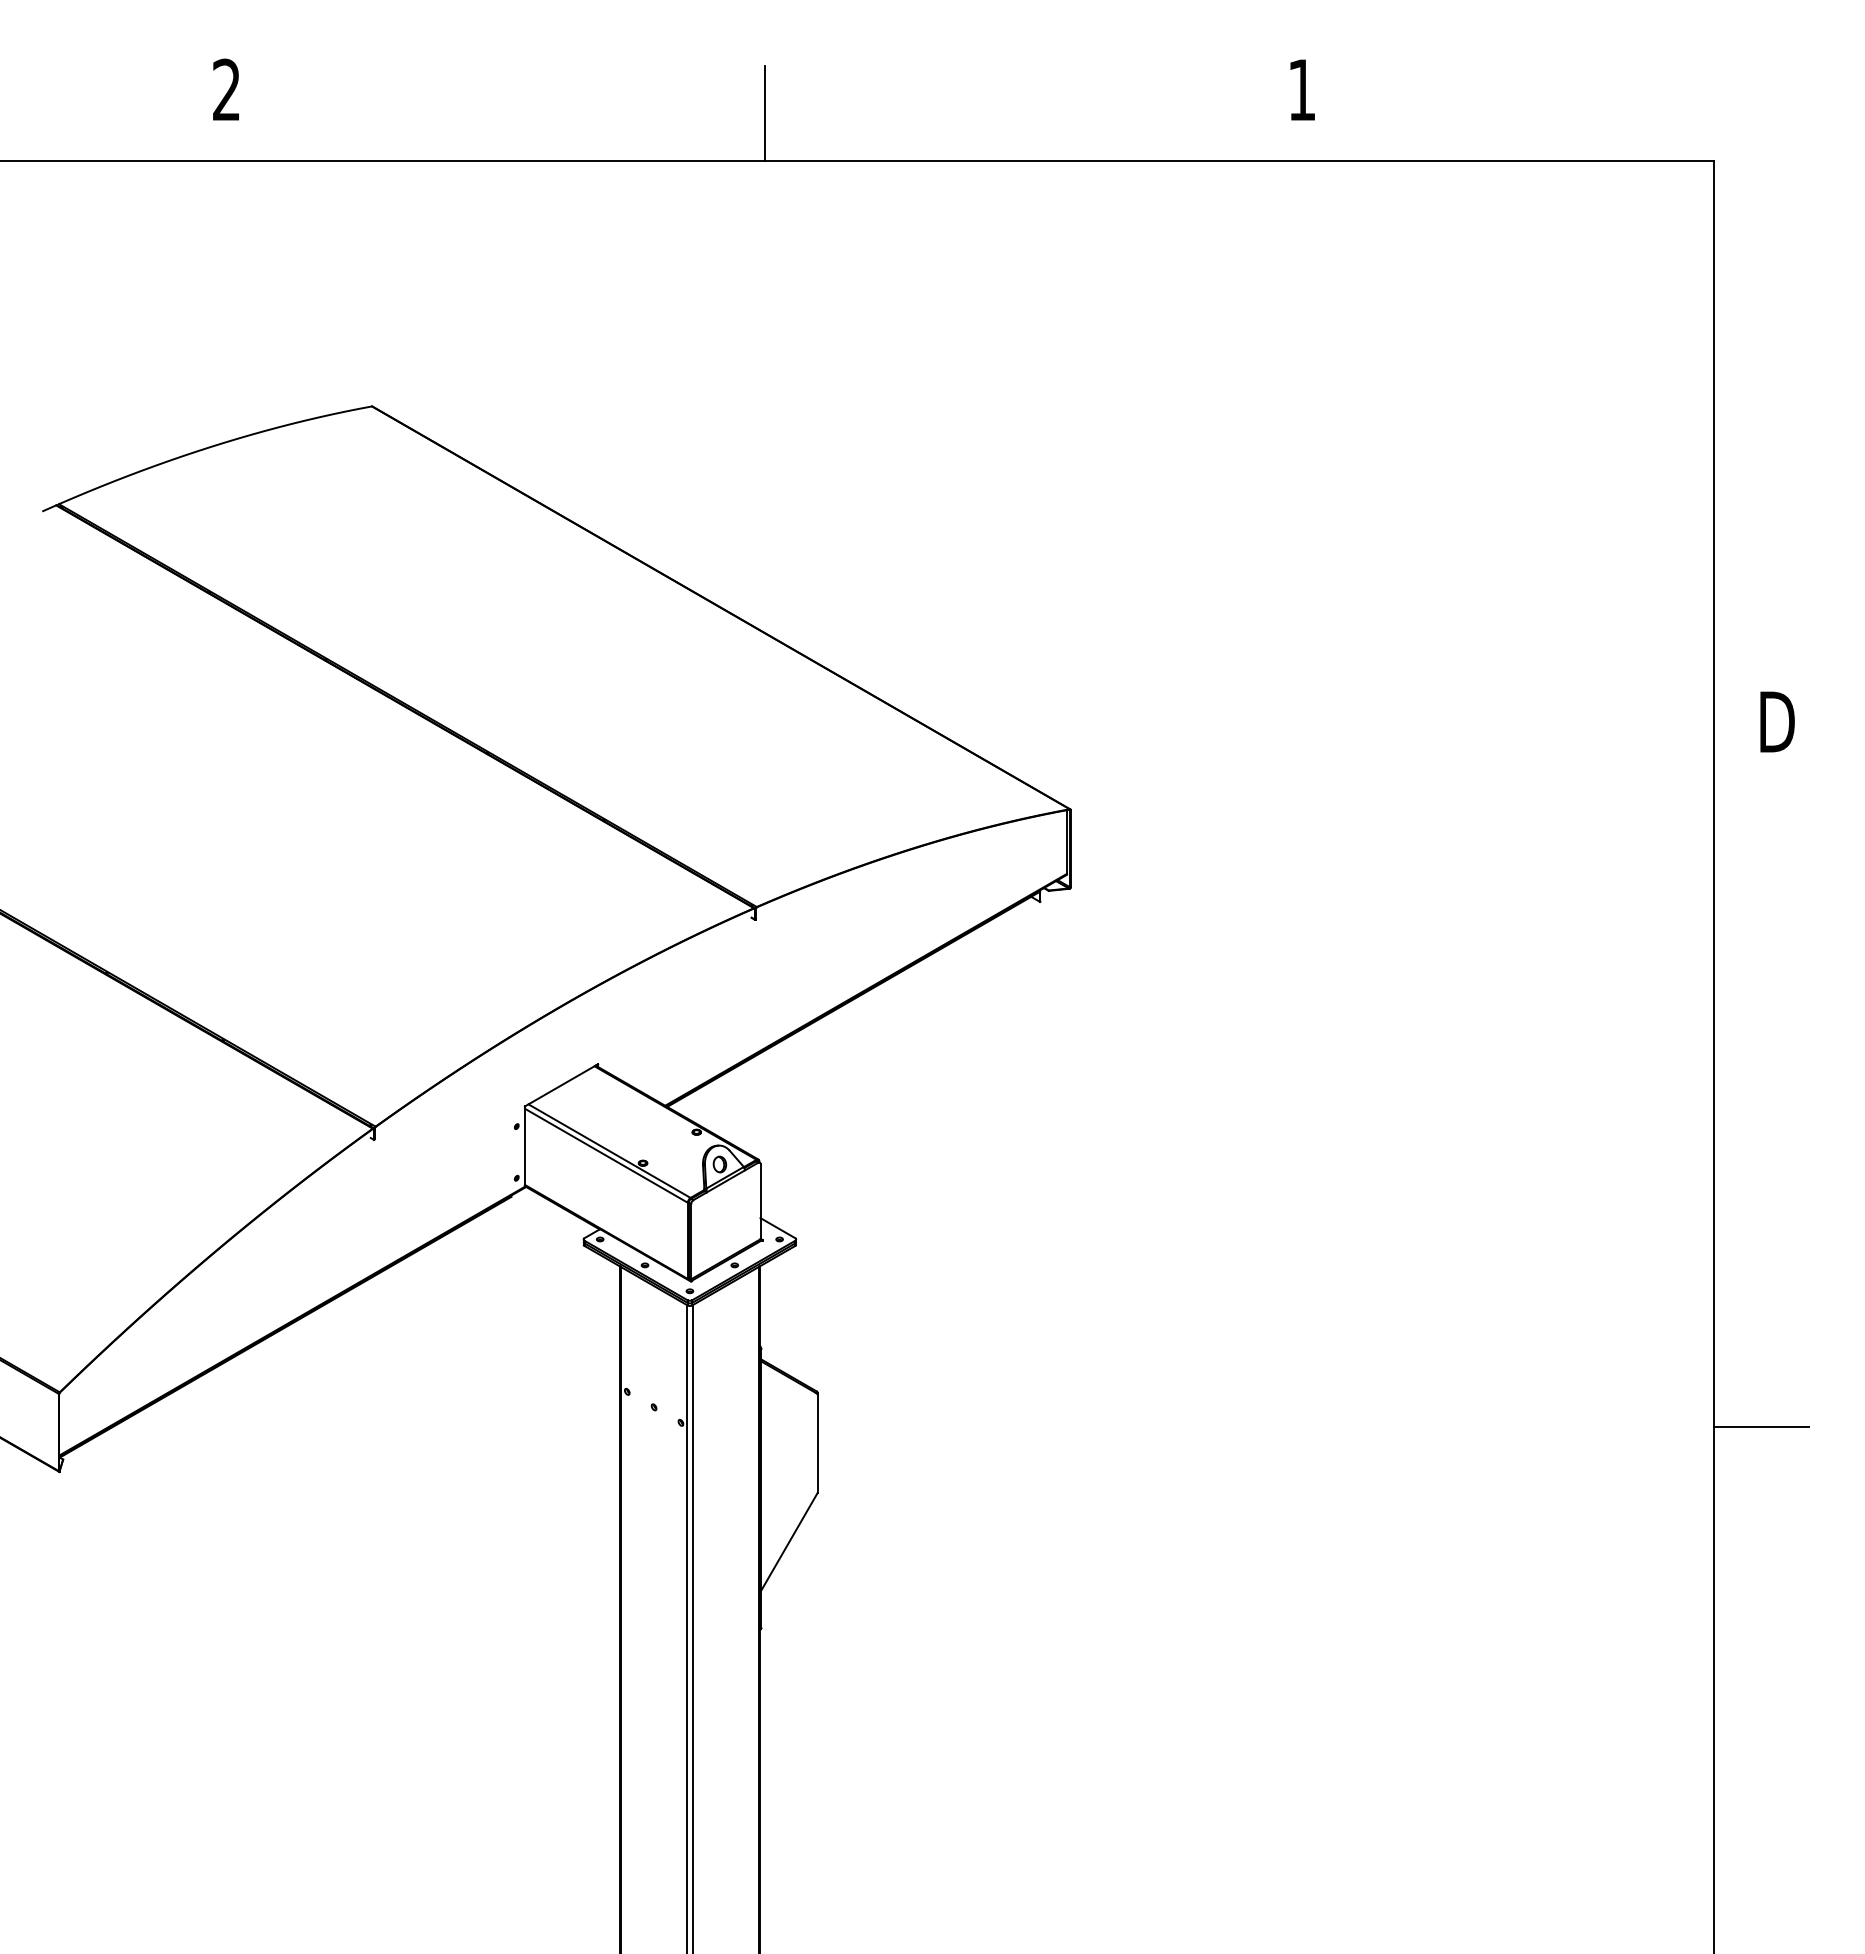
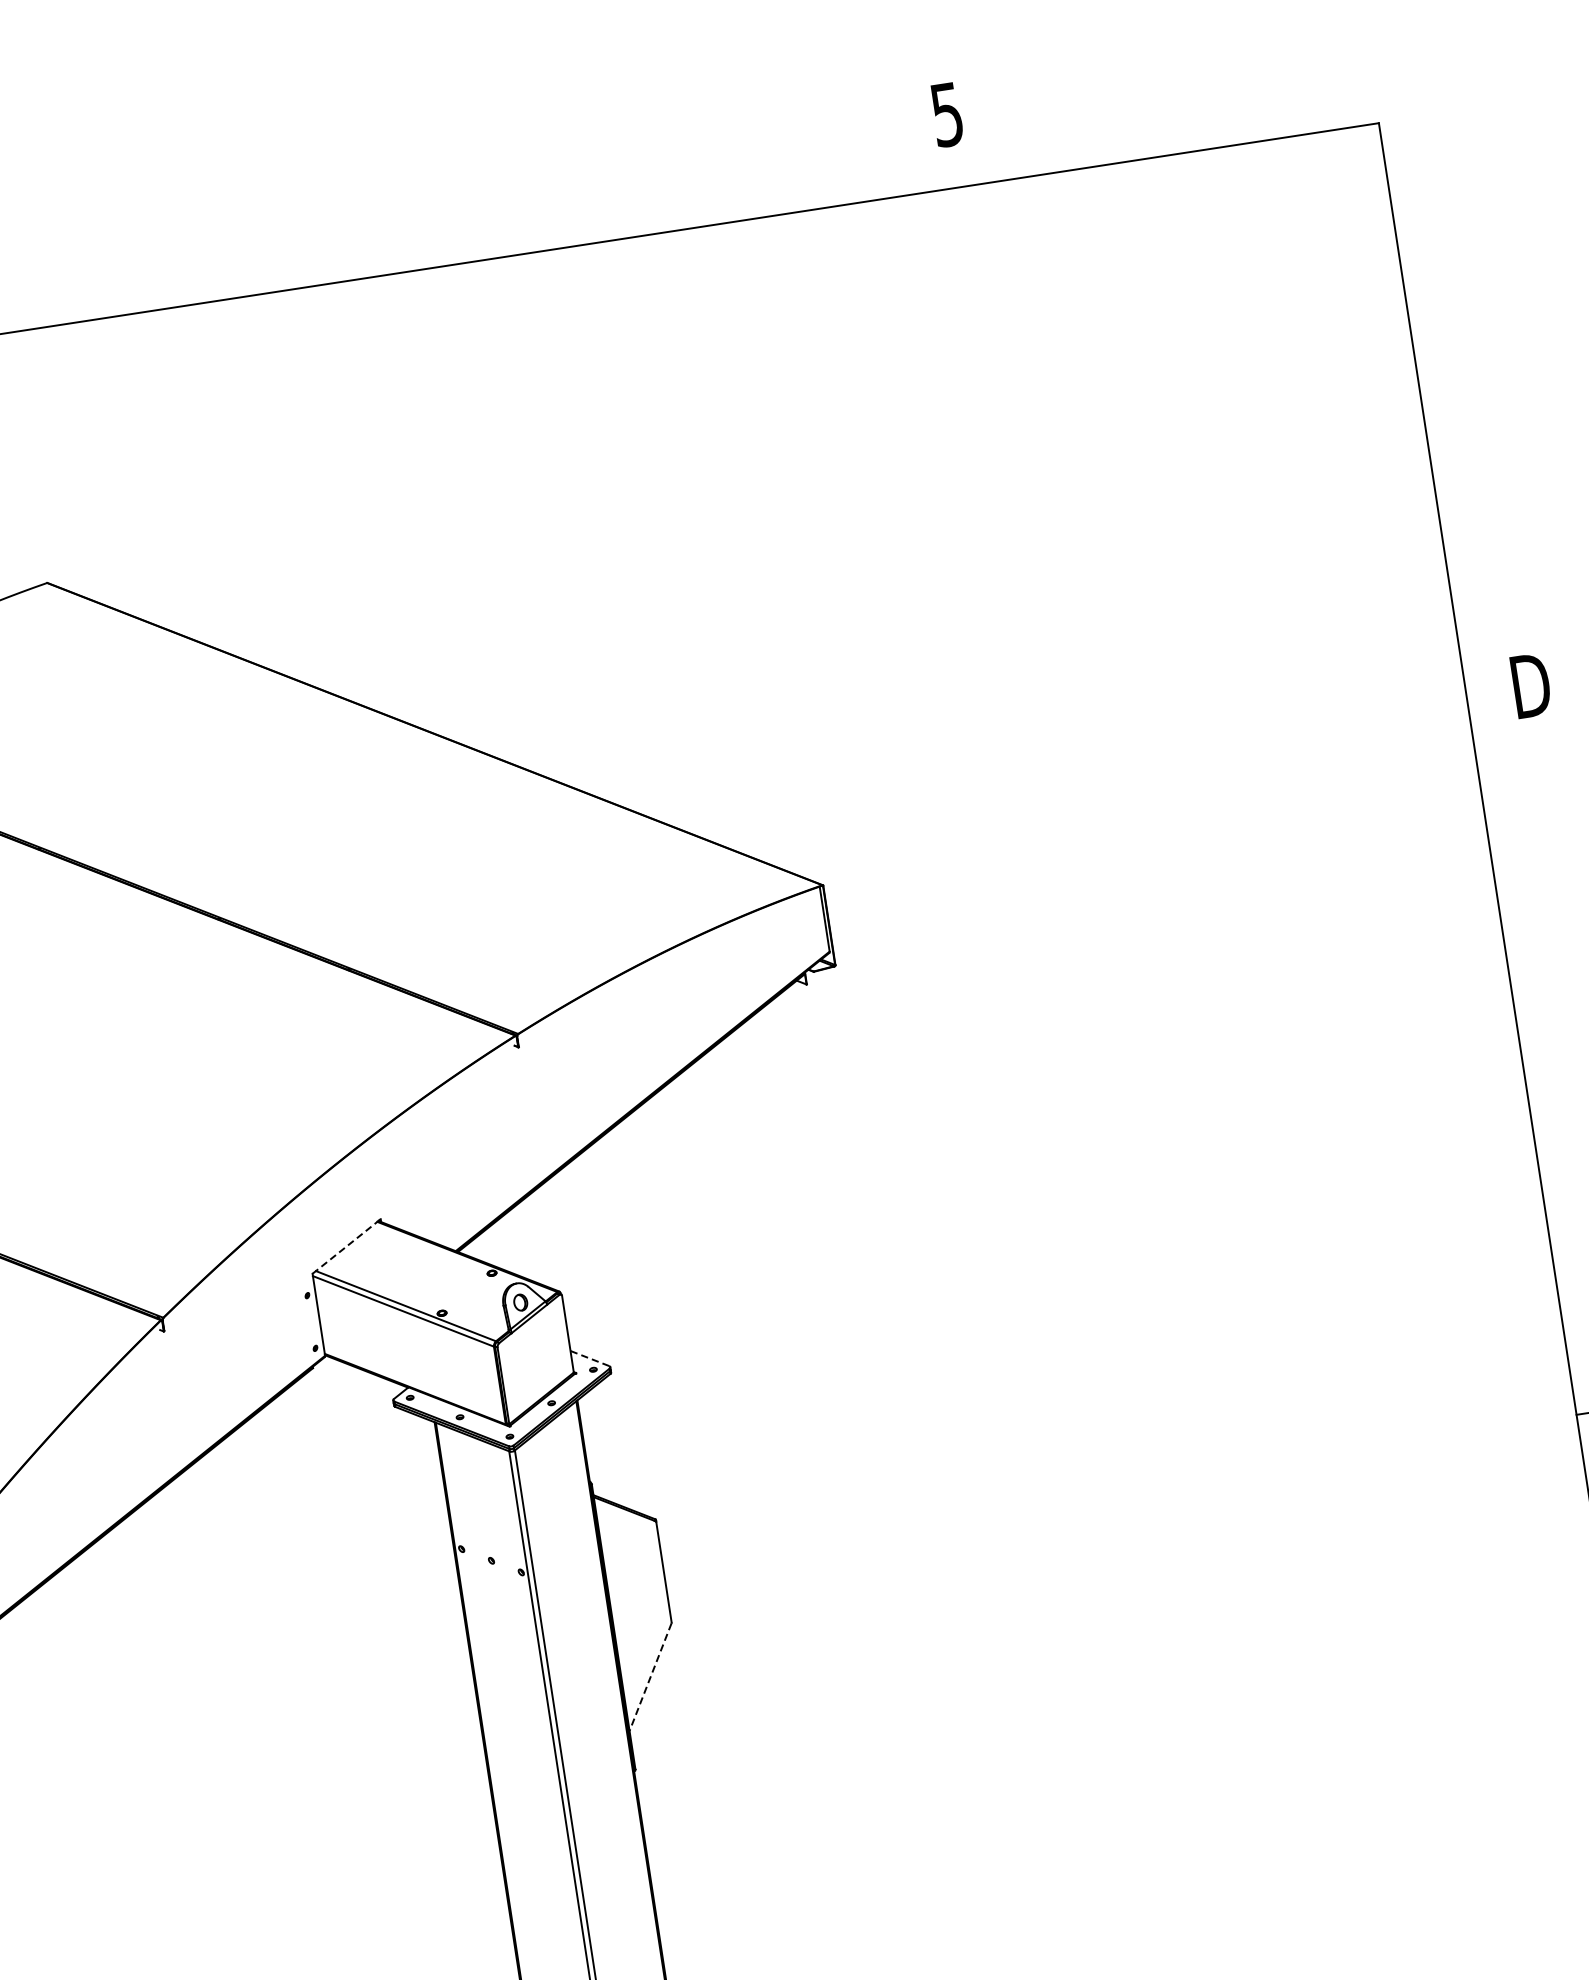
text: (1301, 90) -> (946, 115), 1 -> 5
line: (765, 113) -> (403, 222), removed
line: (561, 1085) -> (346, 1246), solid -> dashed
line: (777, 1227) -> (589, 1357), solid -> dashed
line: (789, 1542) -> (650, 1677), solid -> dashed

